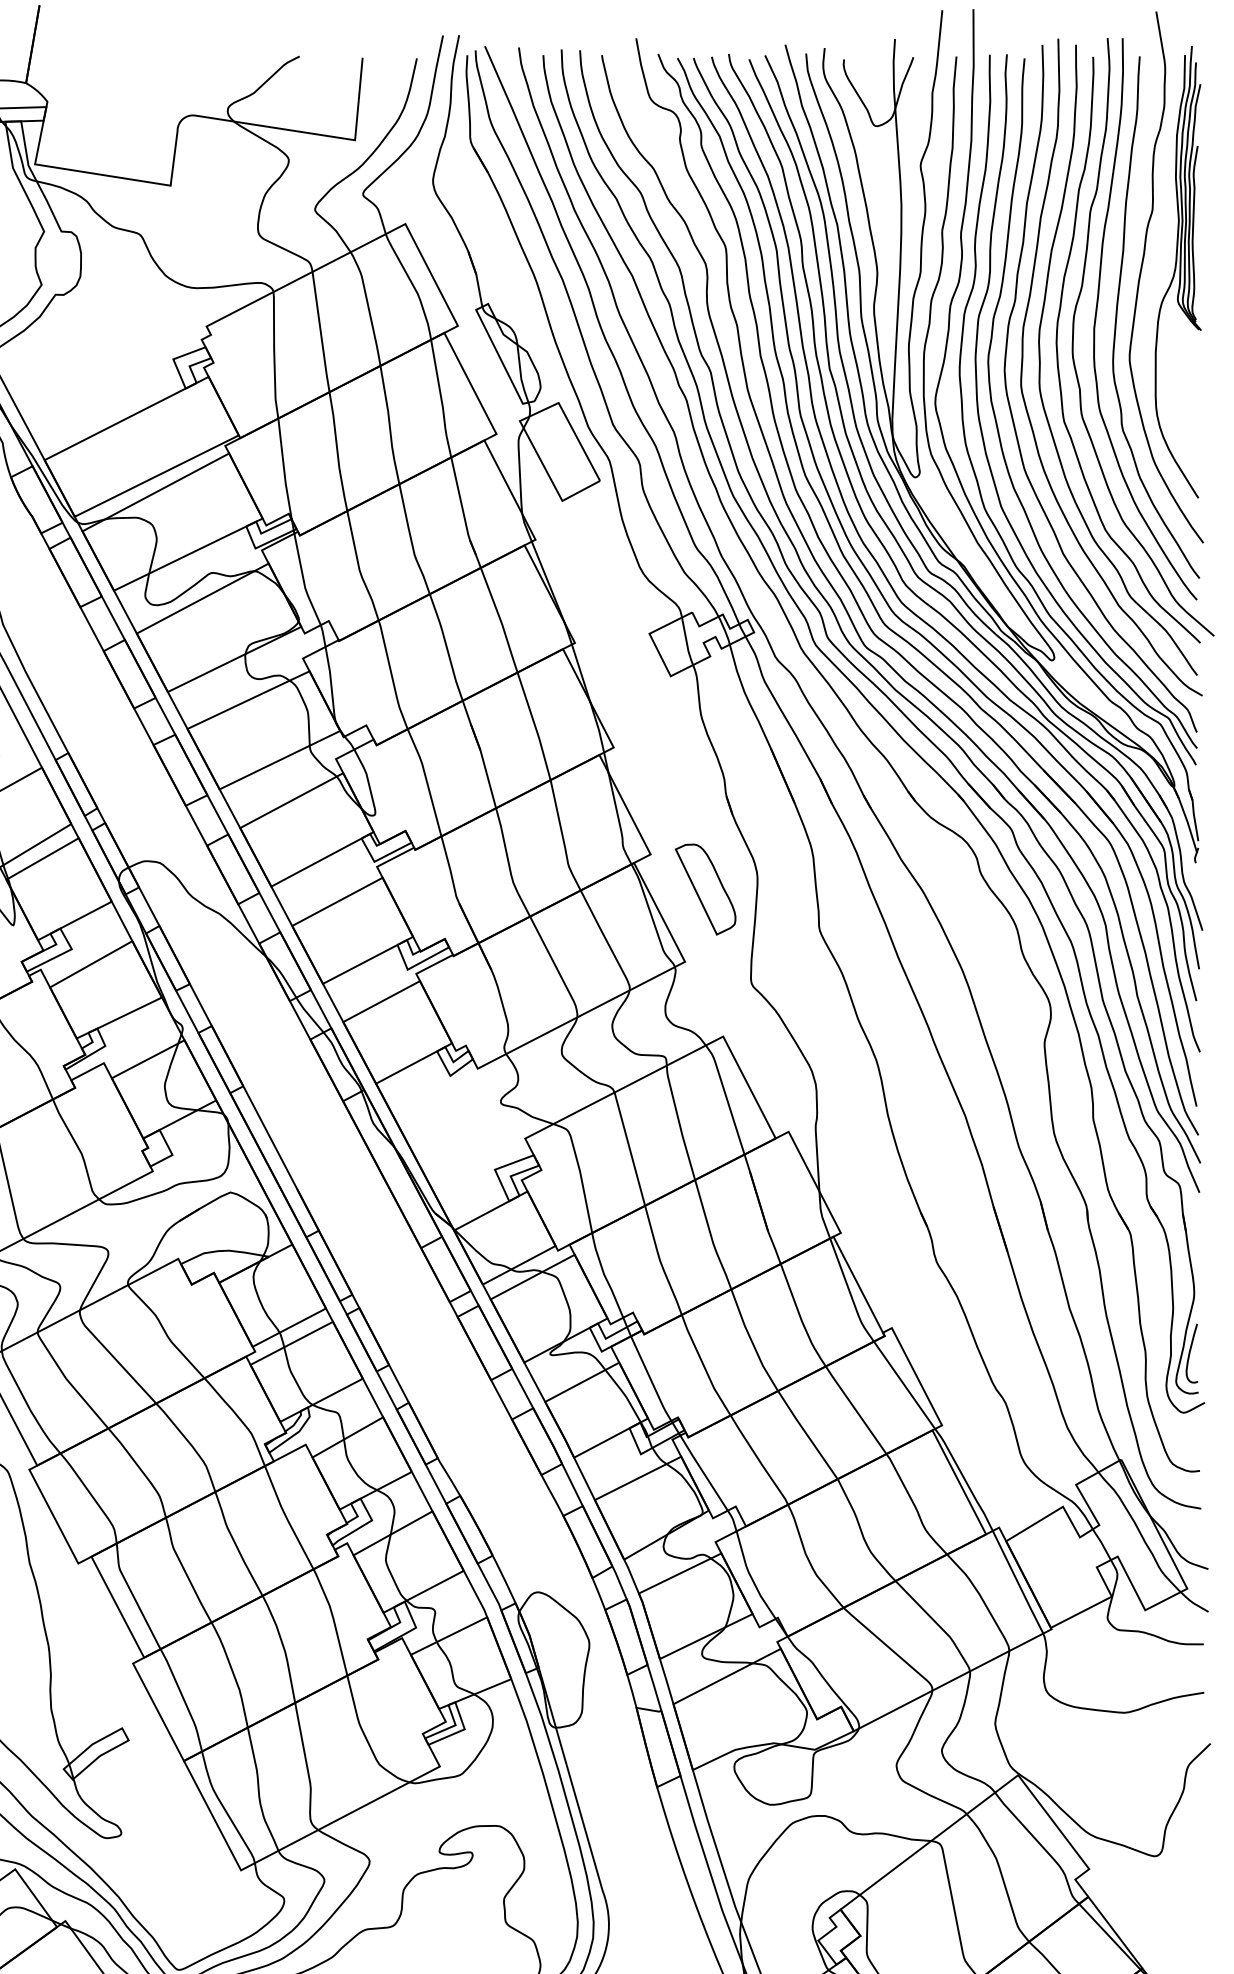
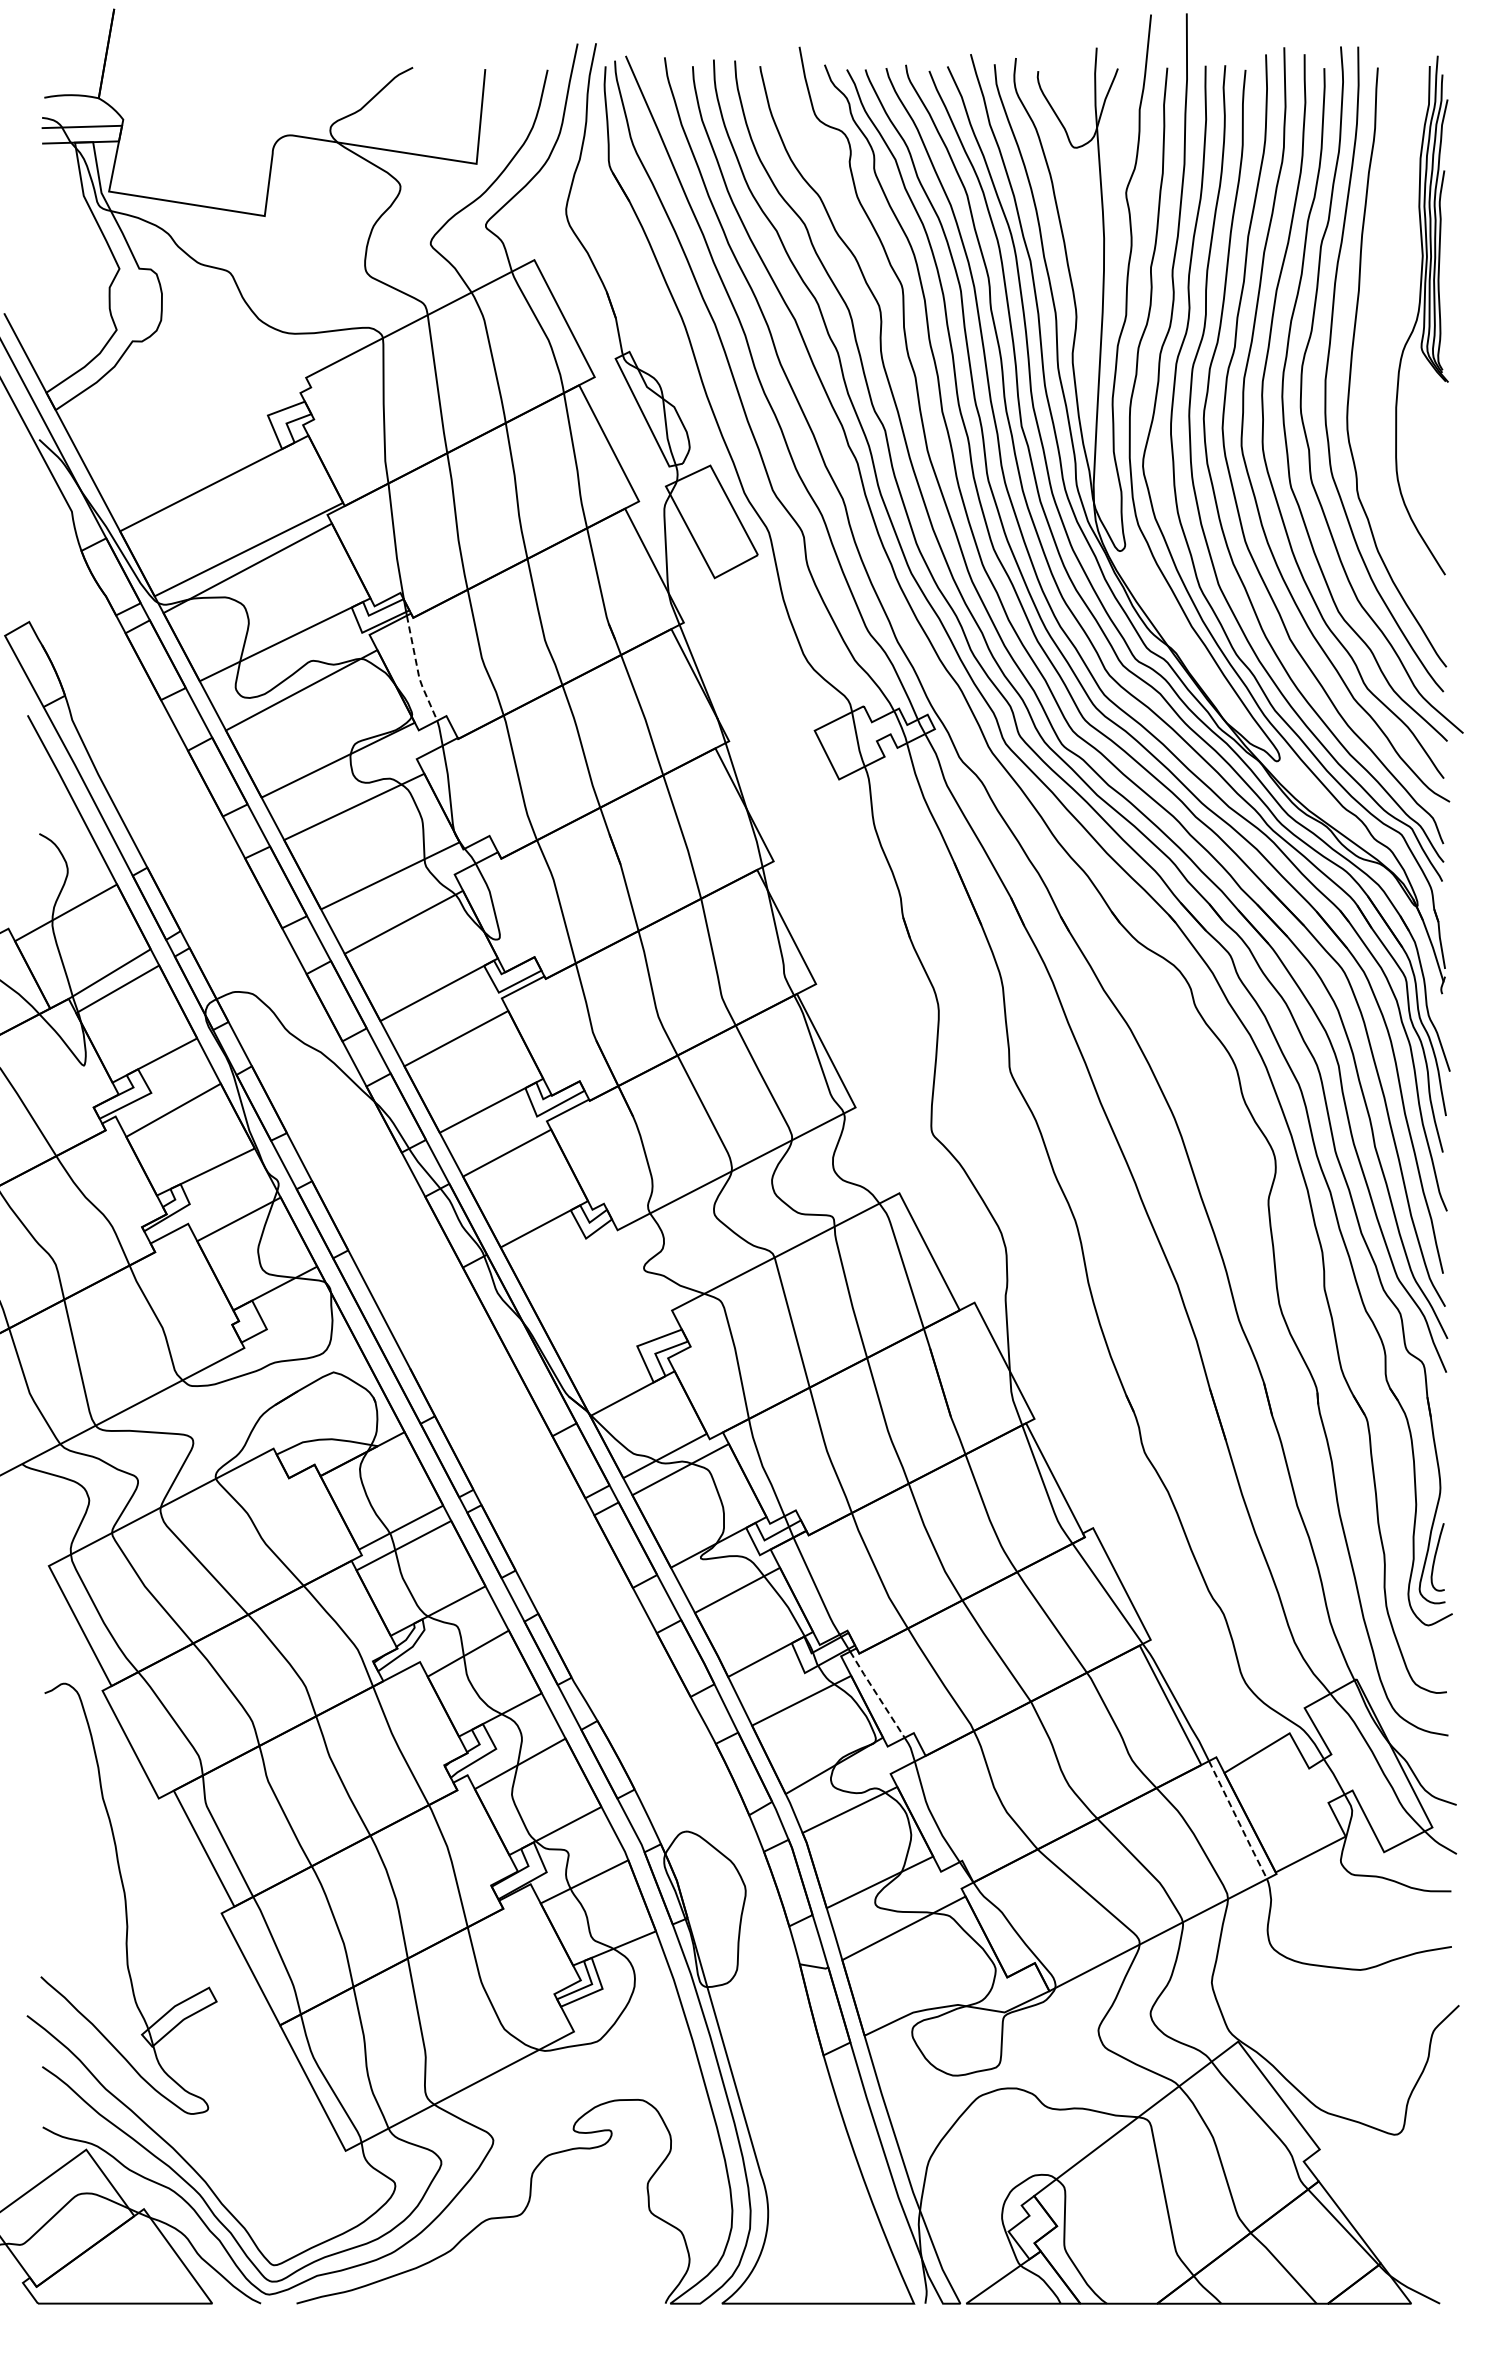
curve: (1142, 270) -> (1380, 313), removed
line: (304, 582) -> (418, 671), solid -> dashed
part: (705, 889) -> (879, 1024), removed
line: (704, 1472) -> (877, 1694), solid -> dashed
line: (1018, 1582) -> (1238, 1820), solid -> dashed

